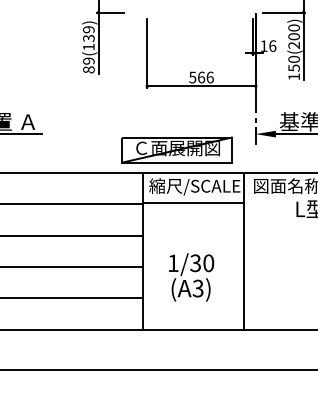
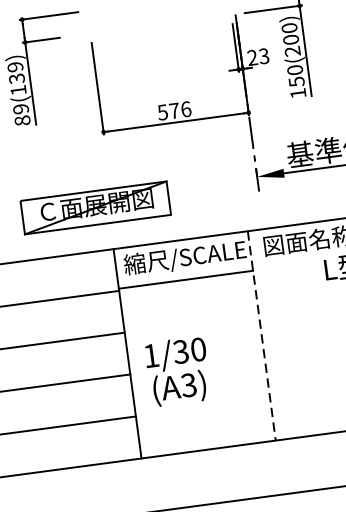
text: (268, 45) -> (258, 56), 16 -> 23
text: (201, 77) -> (174, 110), 566 -> 576
part: (176, 149) -> (94, 207), moved
line: (243, 251) -> (261, 336), solid -> dashed
text: (191, 277) -> (178, 371), moved

